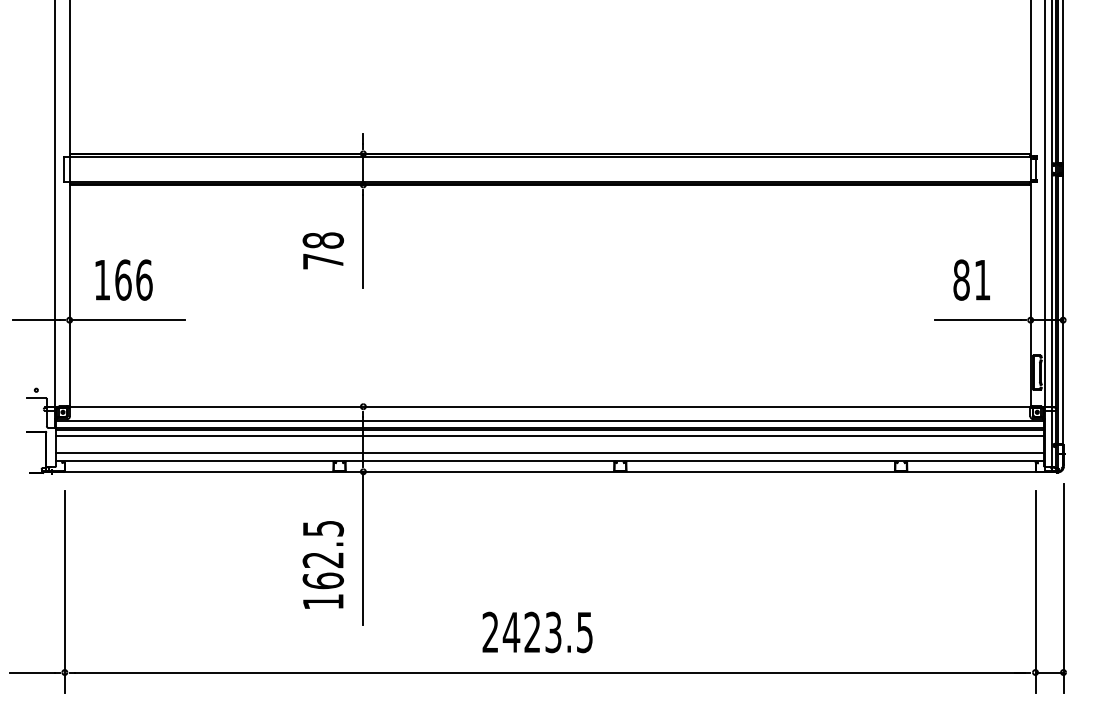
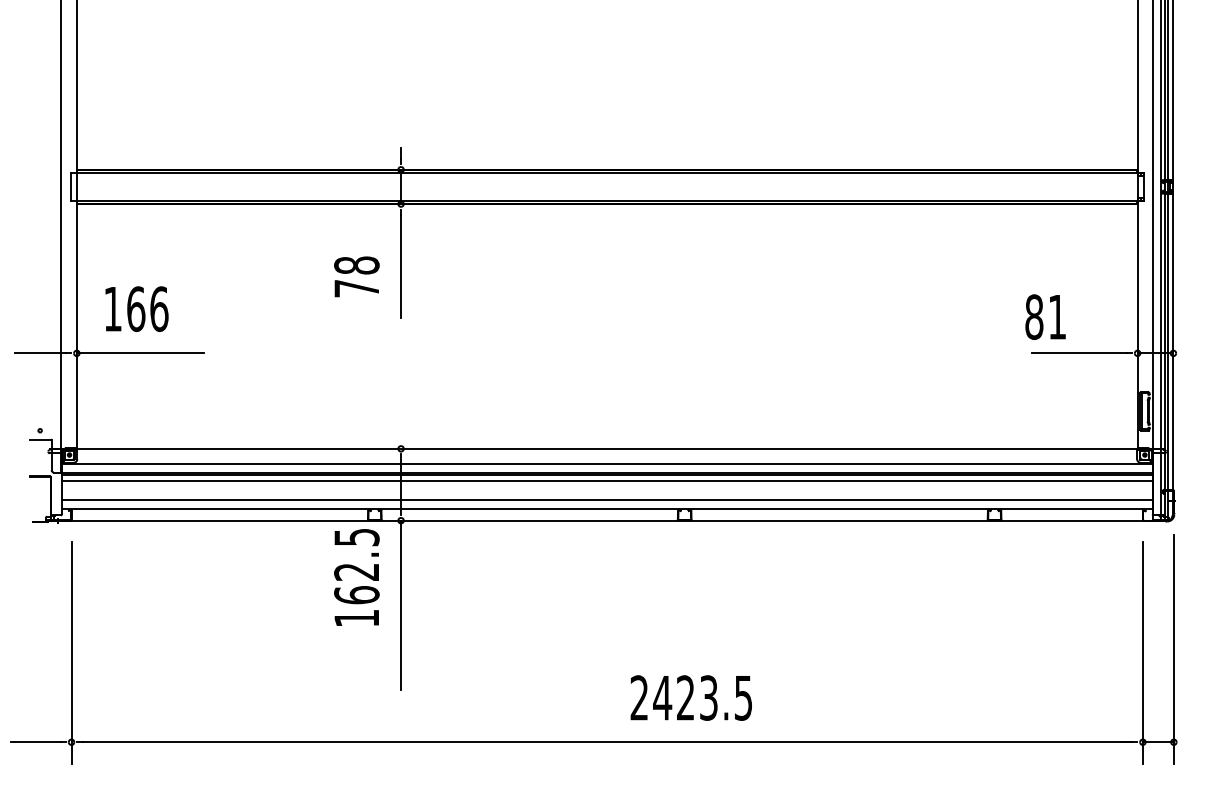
text: (971, 279) -> (1045, 316), moved
text: (323, 564) -> (356, 577), moved
text: (536, 631) -> (690, 697), moved

